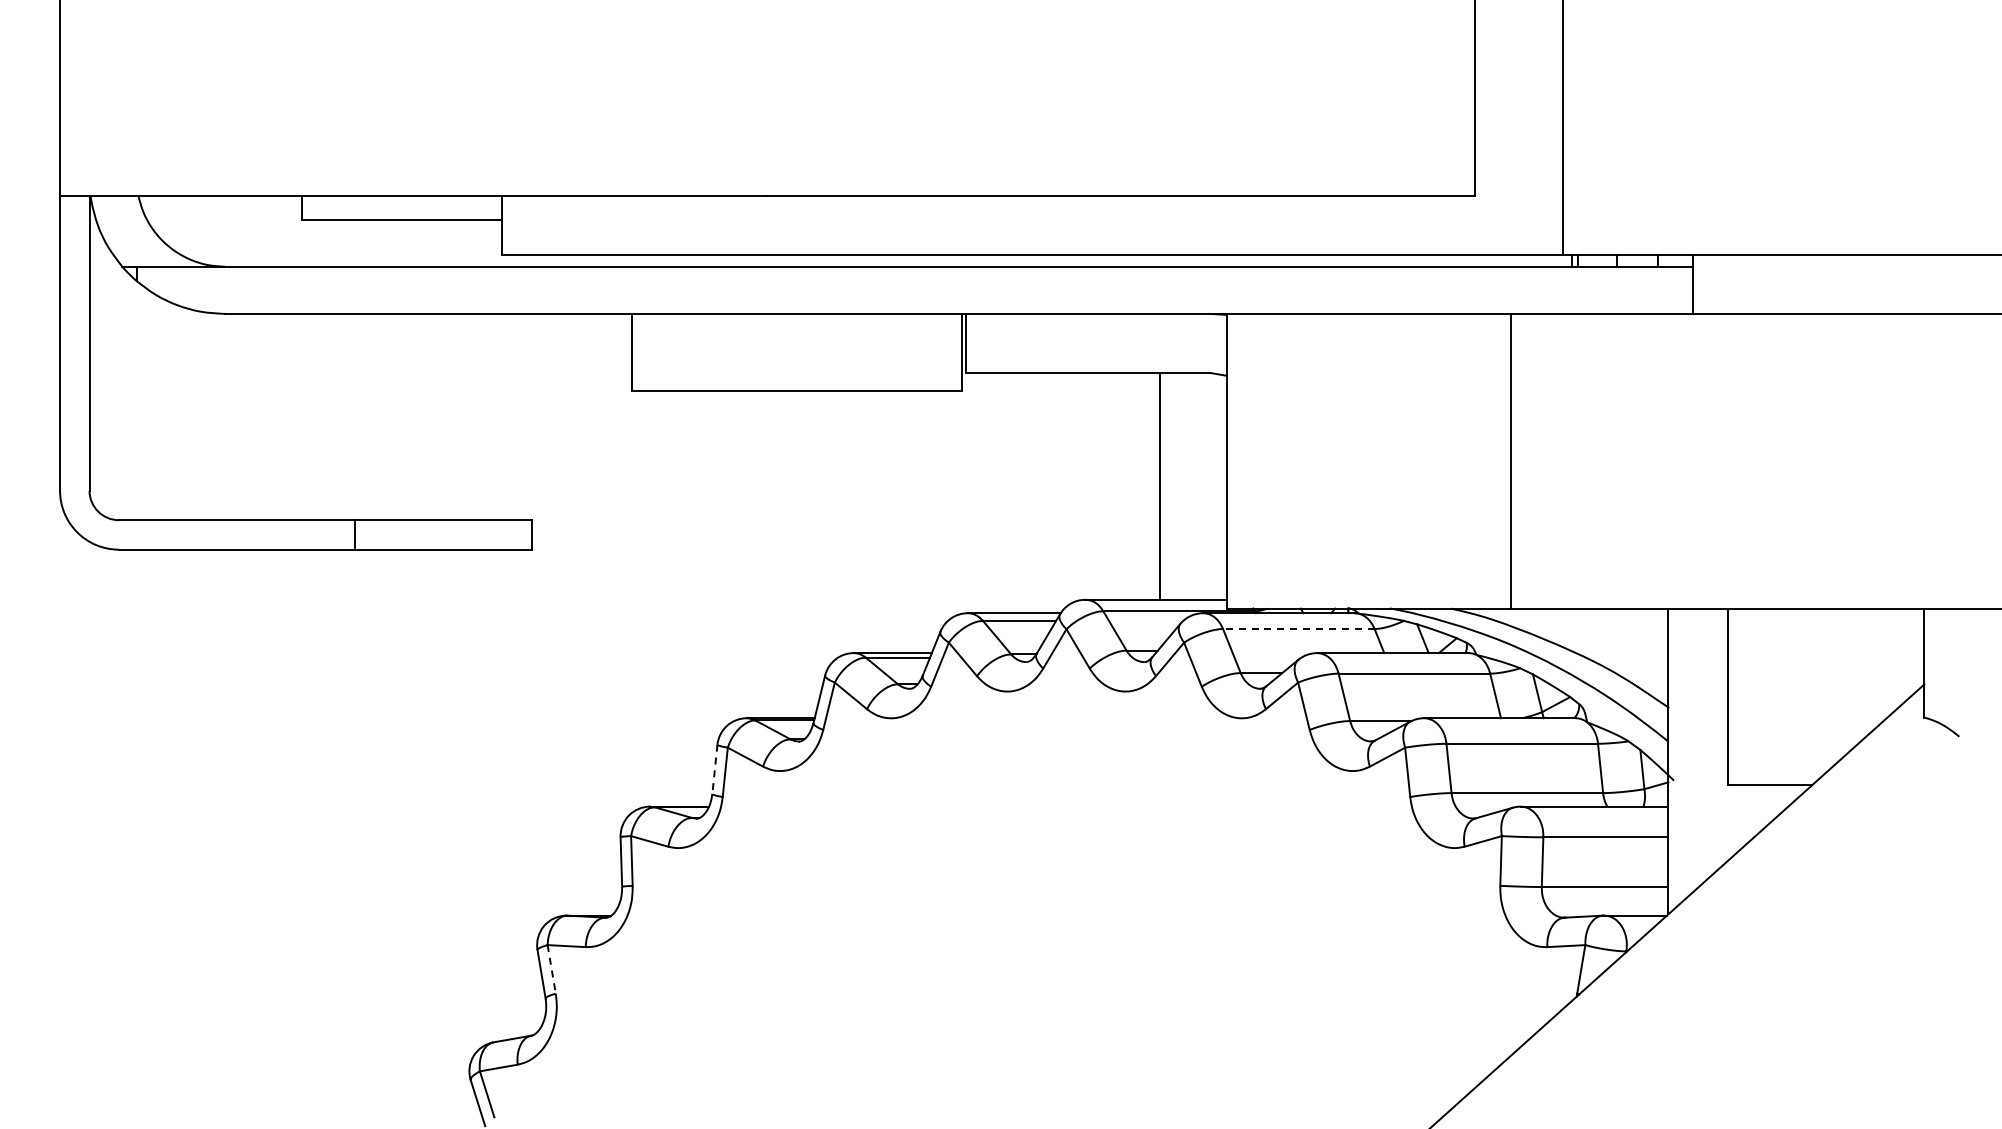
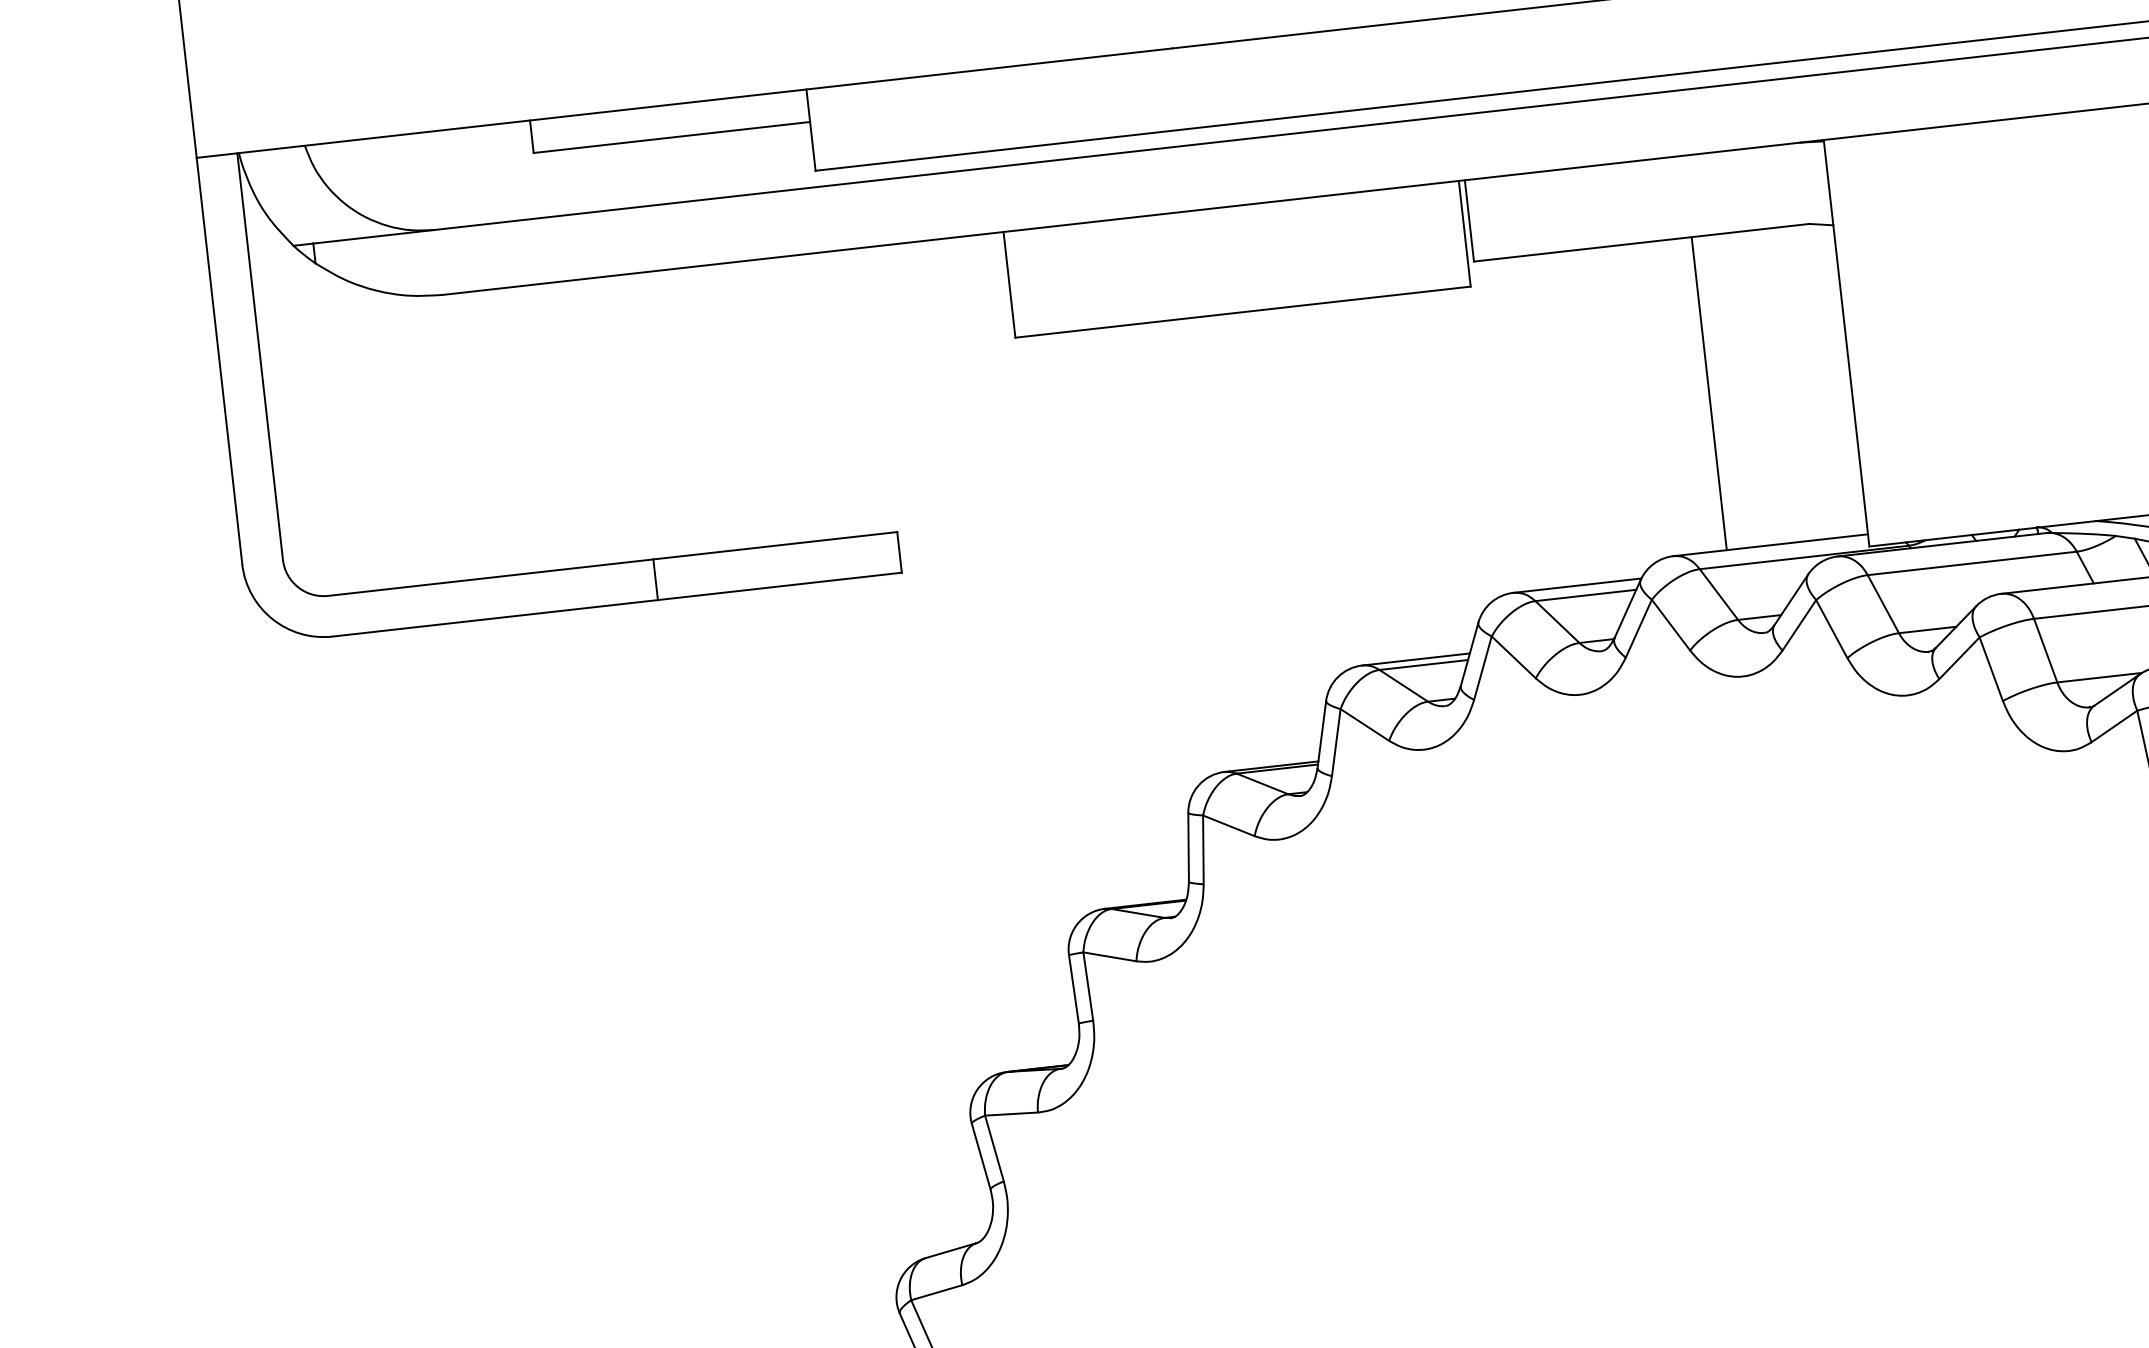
line: (1160, 485) -> (1709, 392), moved
line: (1298, 629) -> (1971, 564), dashed -> solid
line: (714, 769) -> (1188, 847), dashed -> solid
line: (551, 969) -> (994, 1148), dashed -> solid

